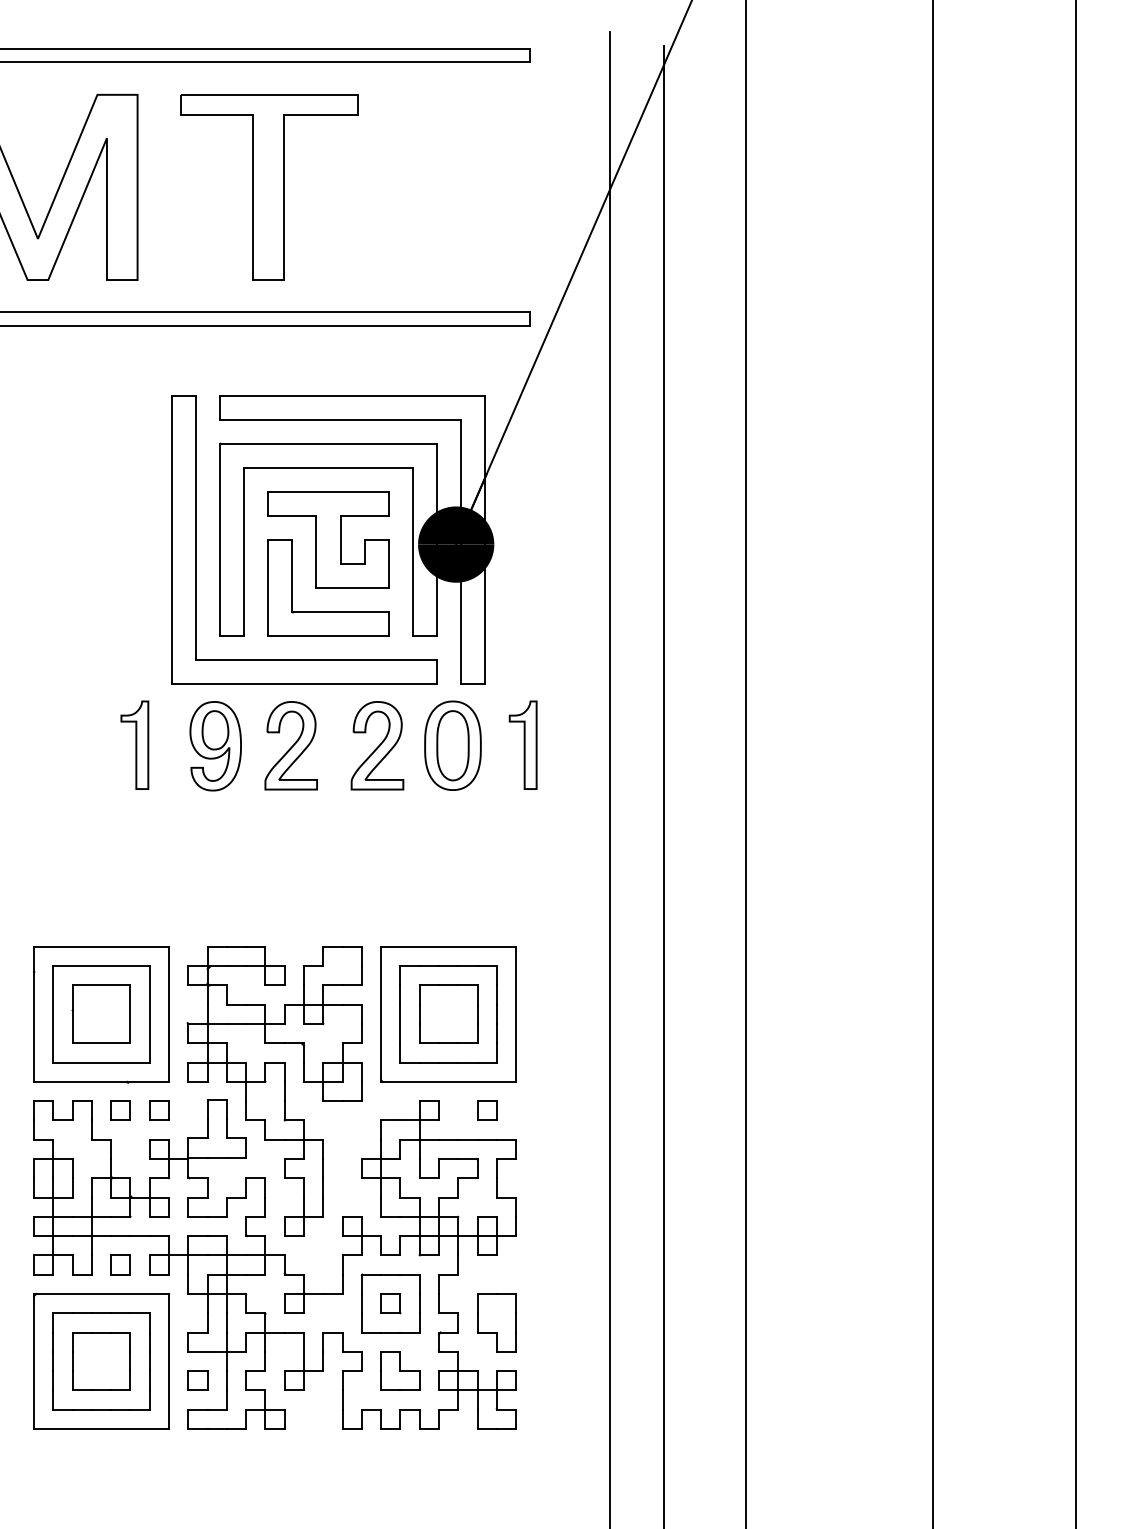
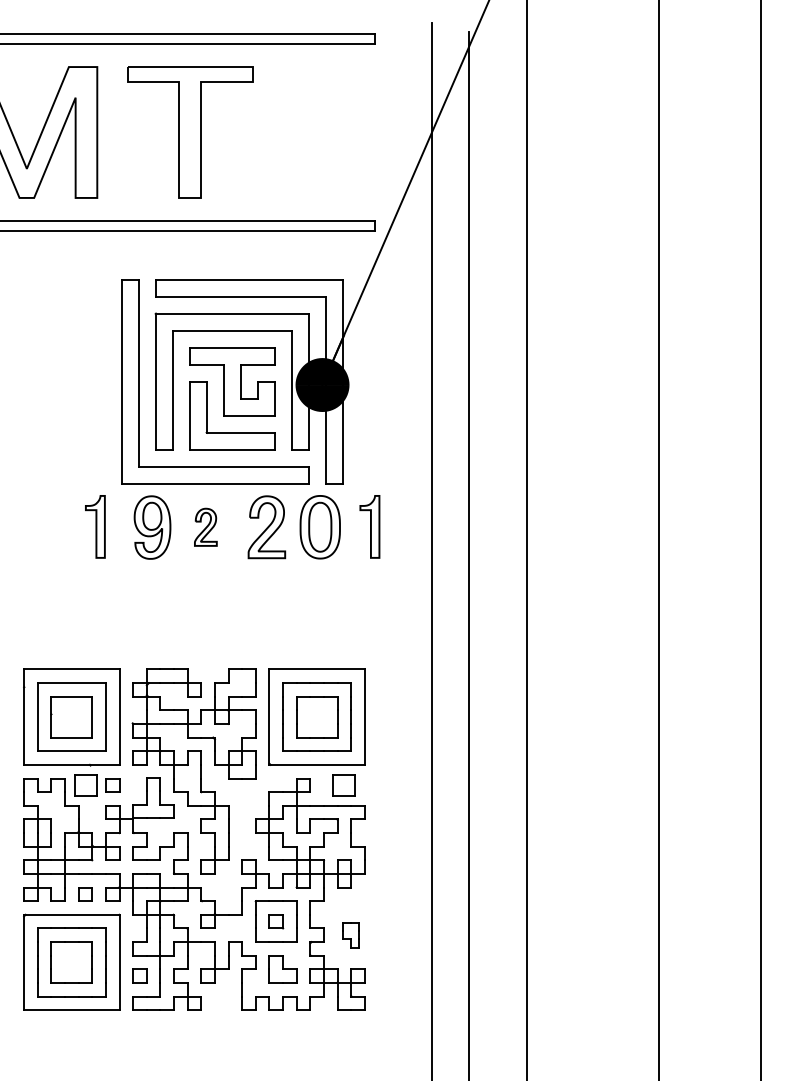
part: (290, 745) -> (205, 527), size x0.6
part: (120, 1110) -> (85, 785), size x1.6
part: (487, 1110) -> (344, 785), size x1.6
part: (496, 1322) -> (351, 935), size x0.6

